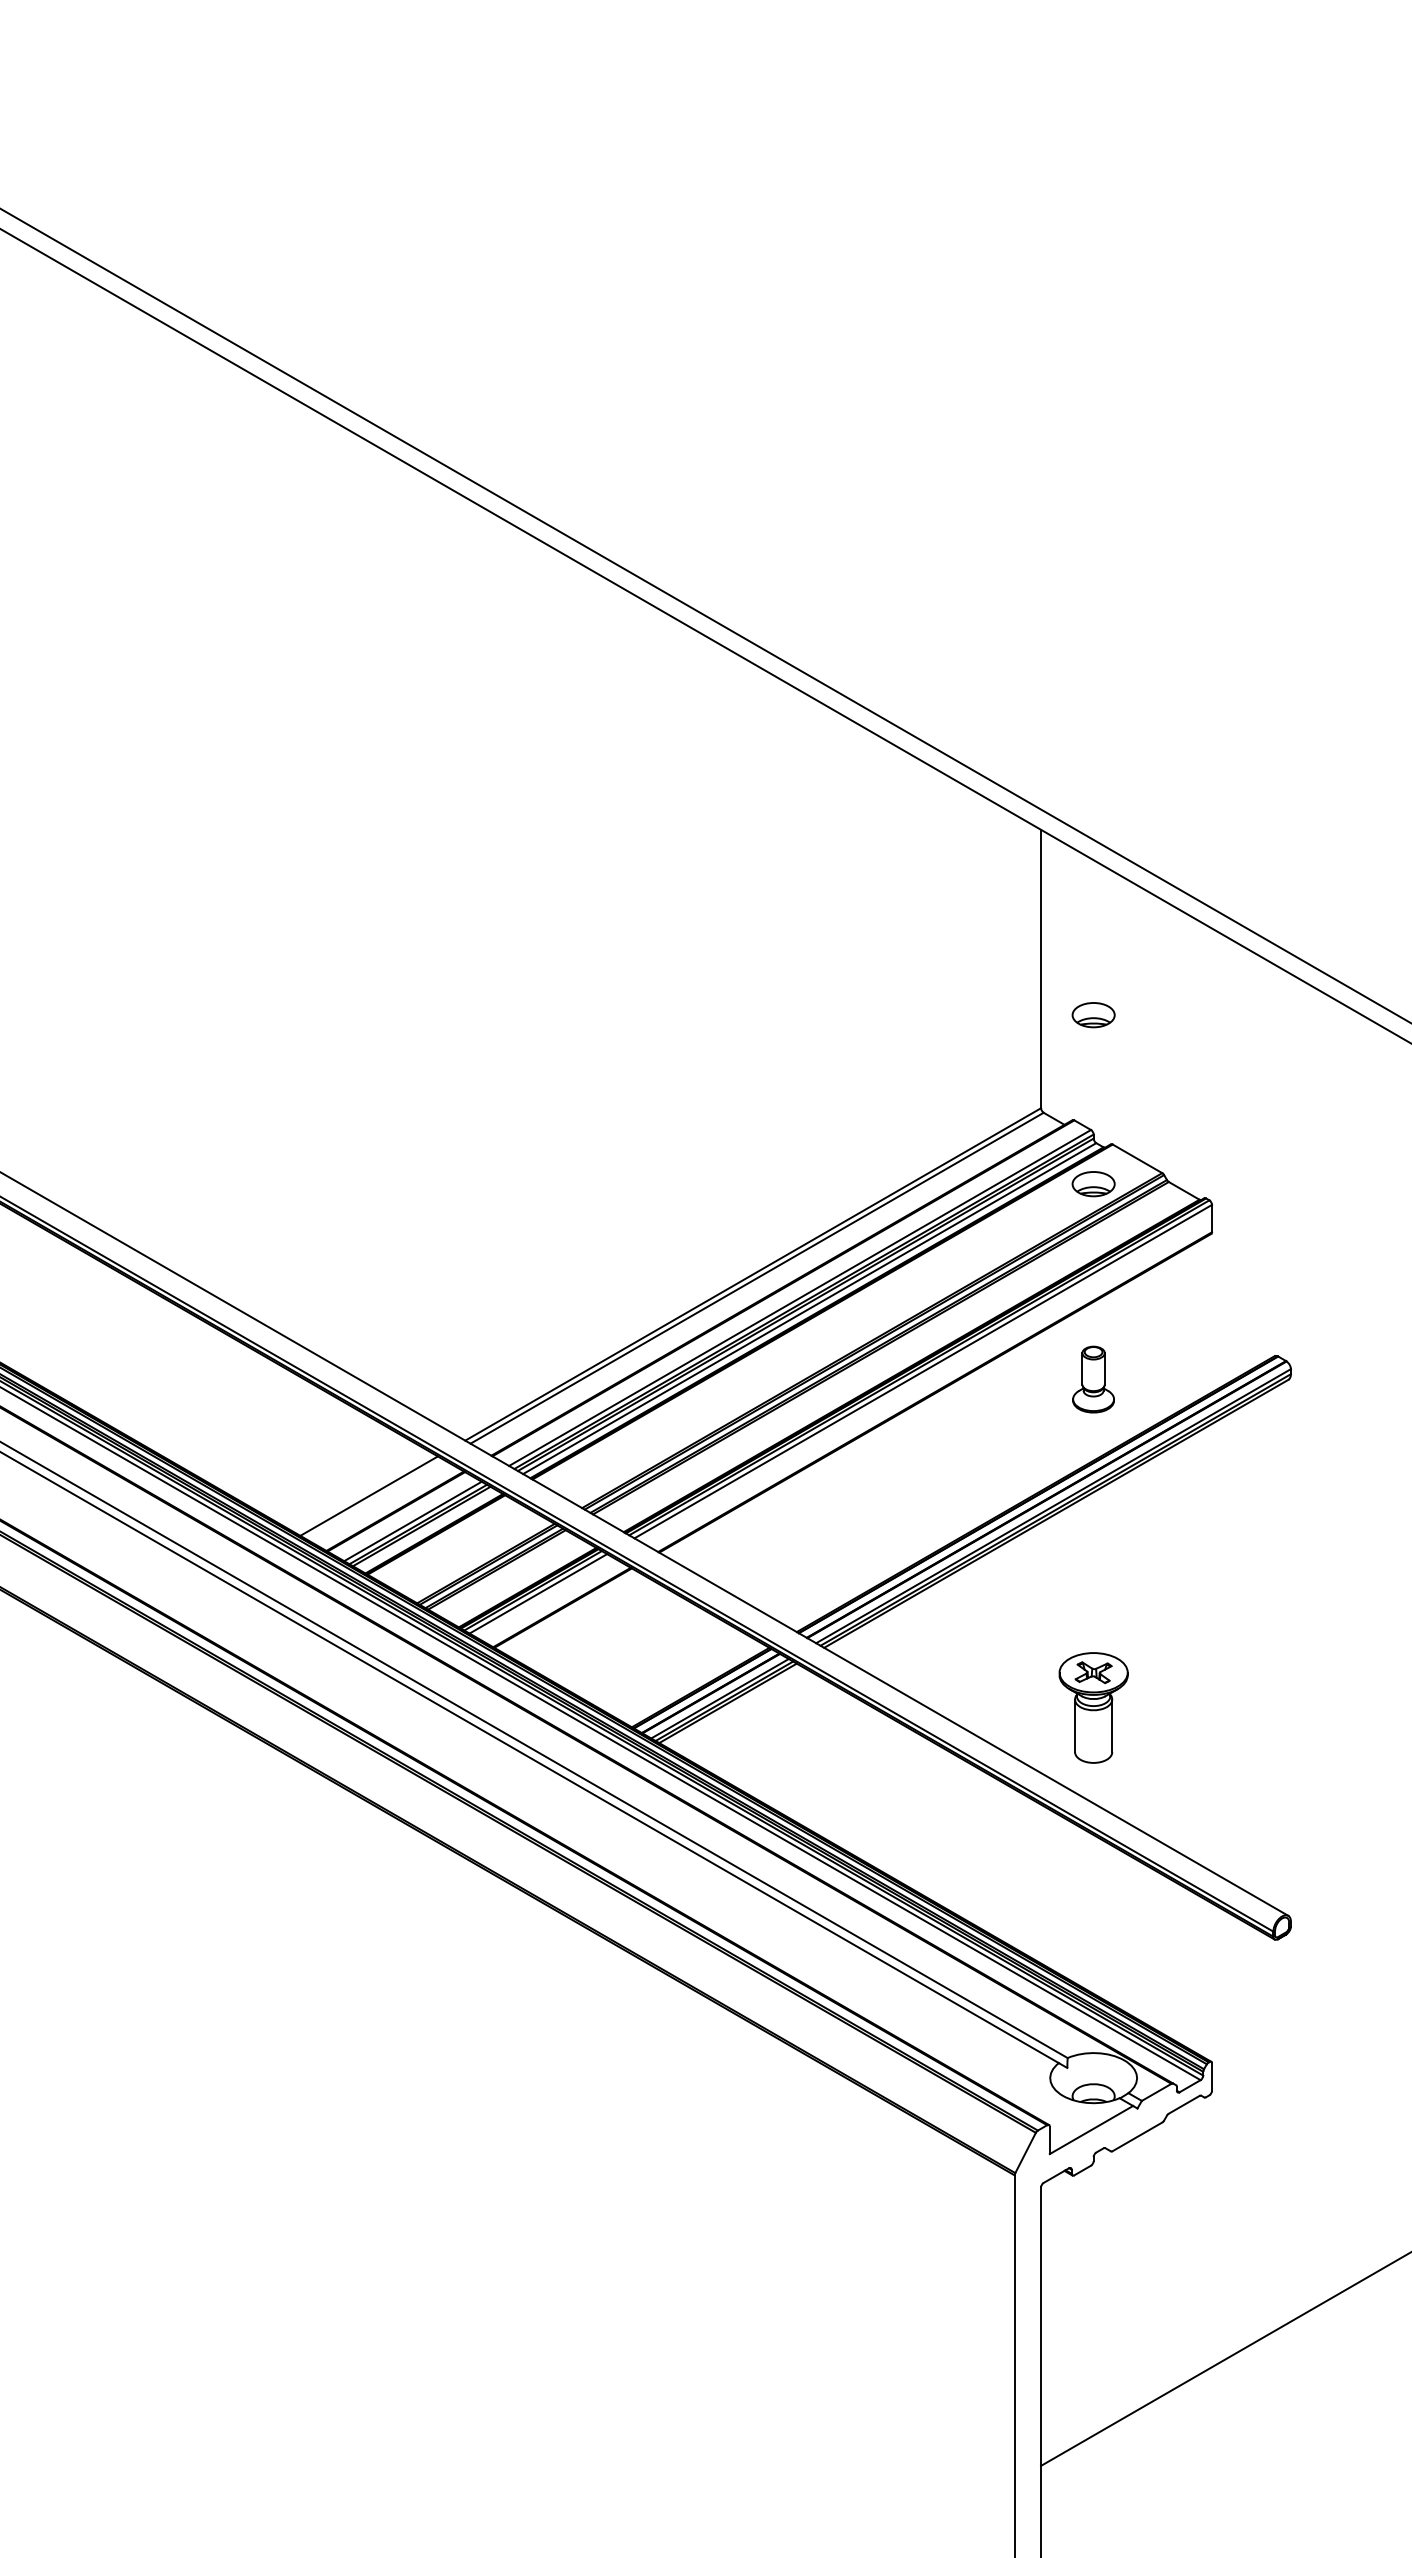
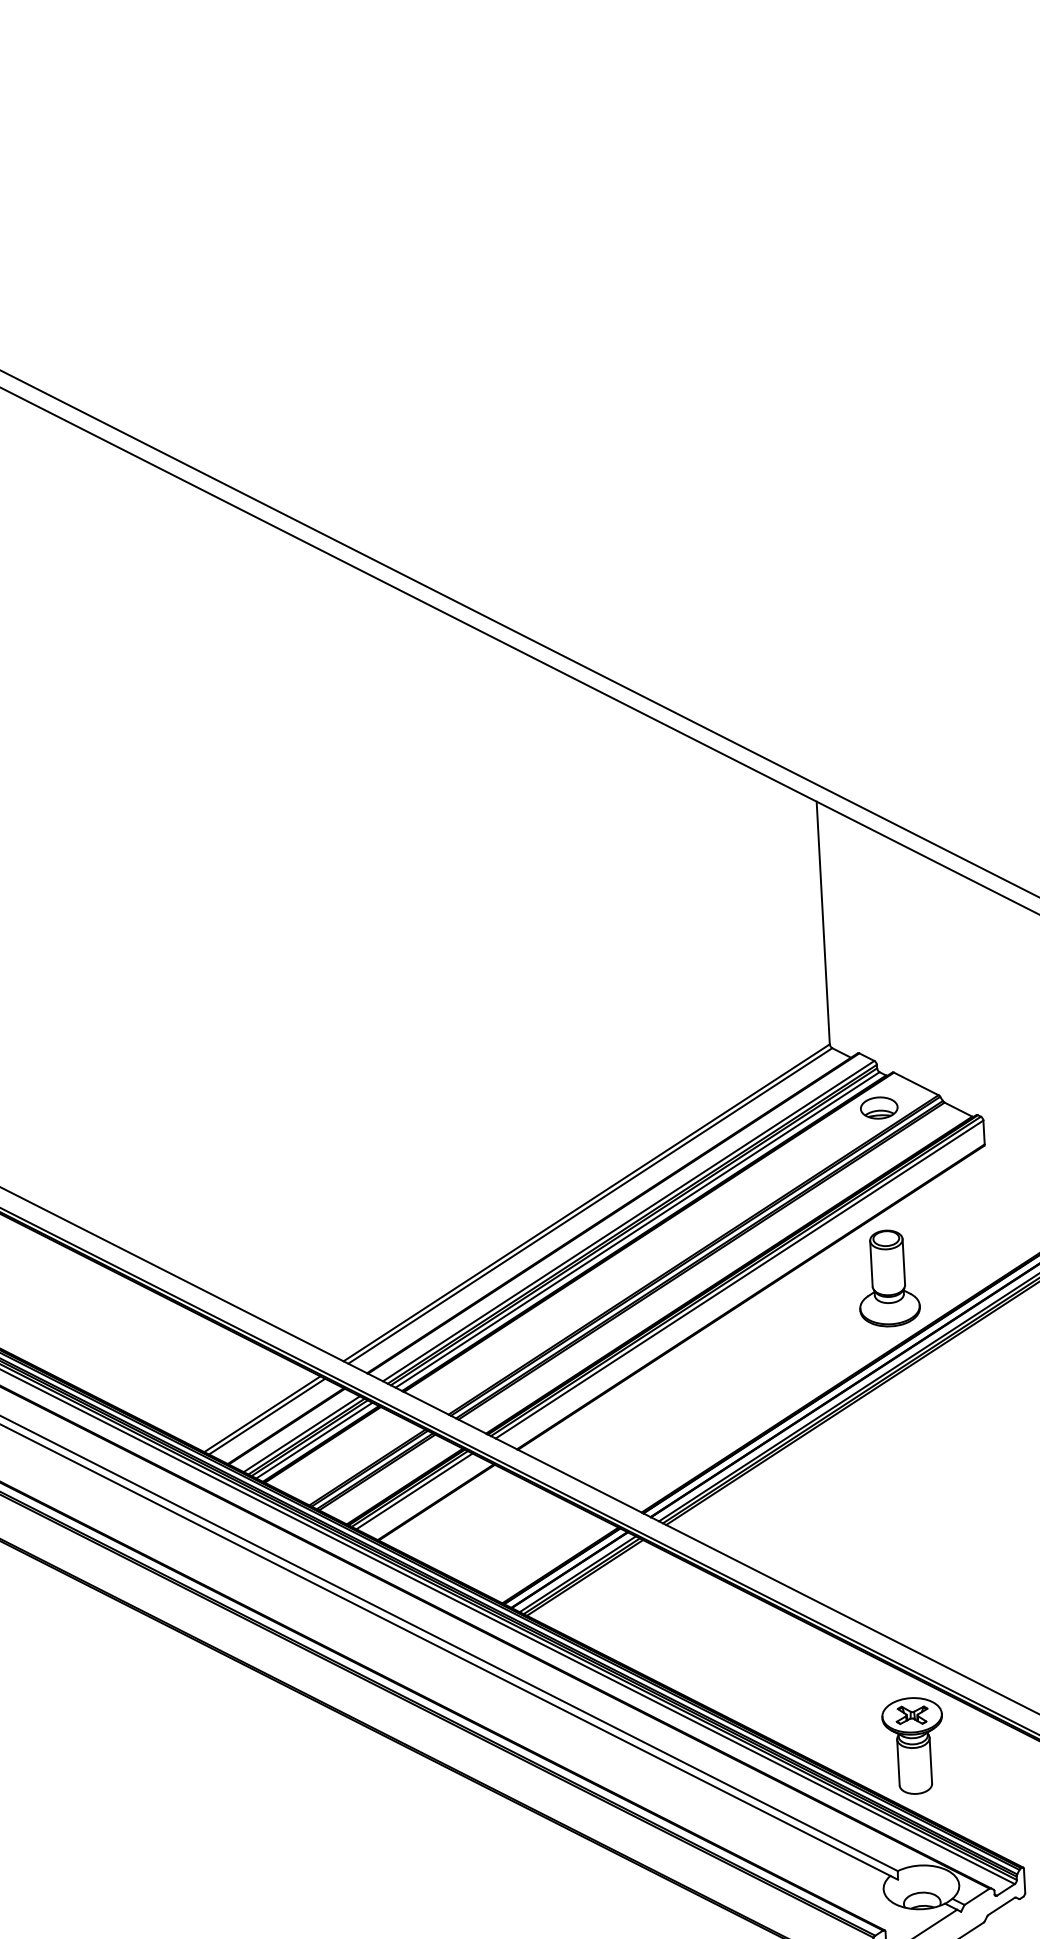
part: (1093, 1015) -> (871, 961), removed
part: (1093, 1379) -> (888, 1278), size x1.67
line: (374, 1498) -> (267, 1416), added
line: (426, 1529) -> (313, 1440), added
part: (1093, 1707) -> (913, 1745), moved

